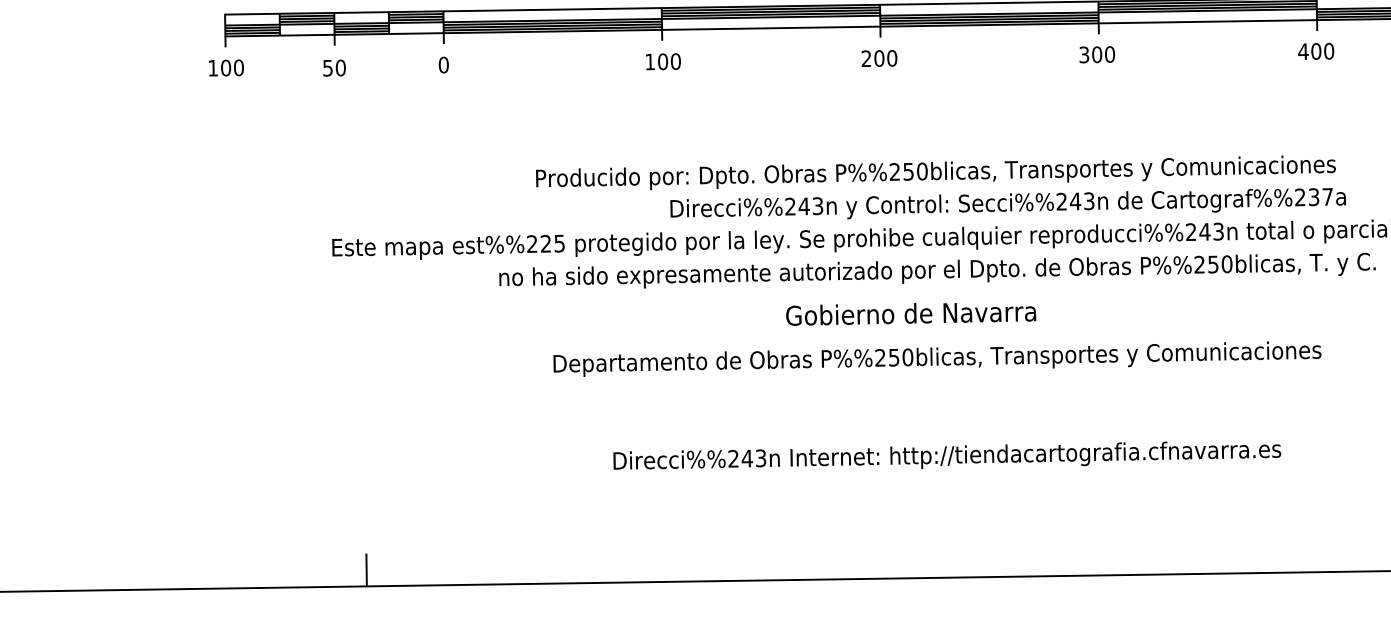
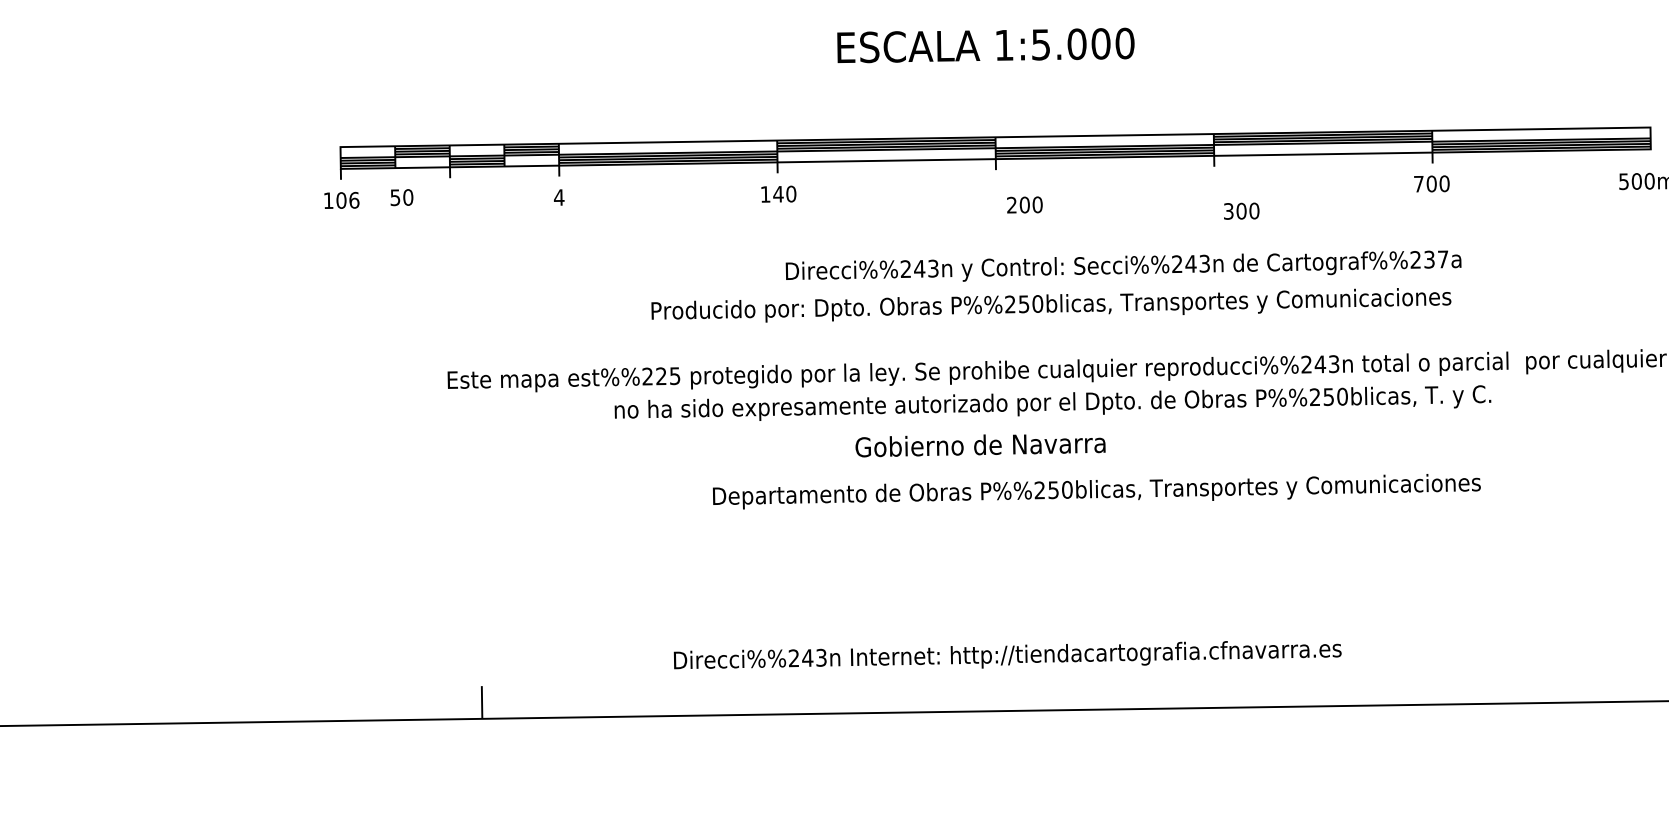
text: (1303, 52) -> (1418, 184), 400 -> 700
text: (1097, 54) -> (1241, 210), moved
text: (879, 58) -> (1024, 204), moved
text: (663, 61) -> (778, 193), 100 -> 140
text: (444, 65) -> (559, 197), 0 -> 4
text: (239, 67) -> (354, 199), 100 -> 106
text: (334, 68) -> (401, 197), moved
text: (1008, 203) -> (1123, 265), moved
text: (911, 314) -> (980, 445), moved
text: (937, 359) -> (1096, 491), moved
text: (947, 456) -> (1007, 655), moved

